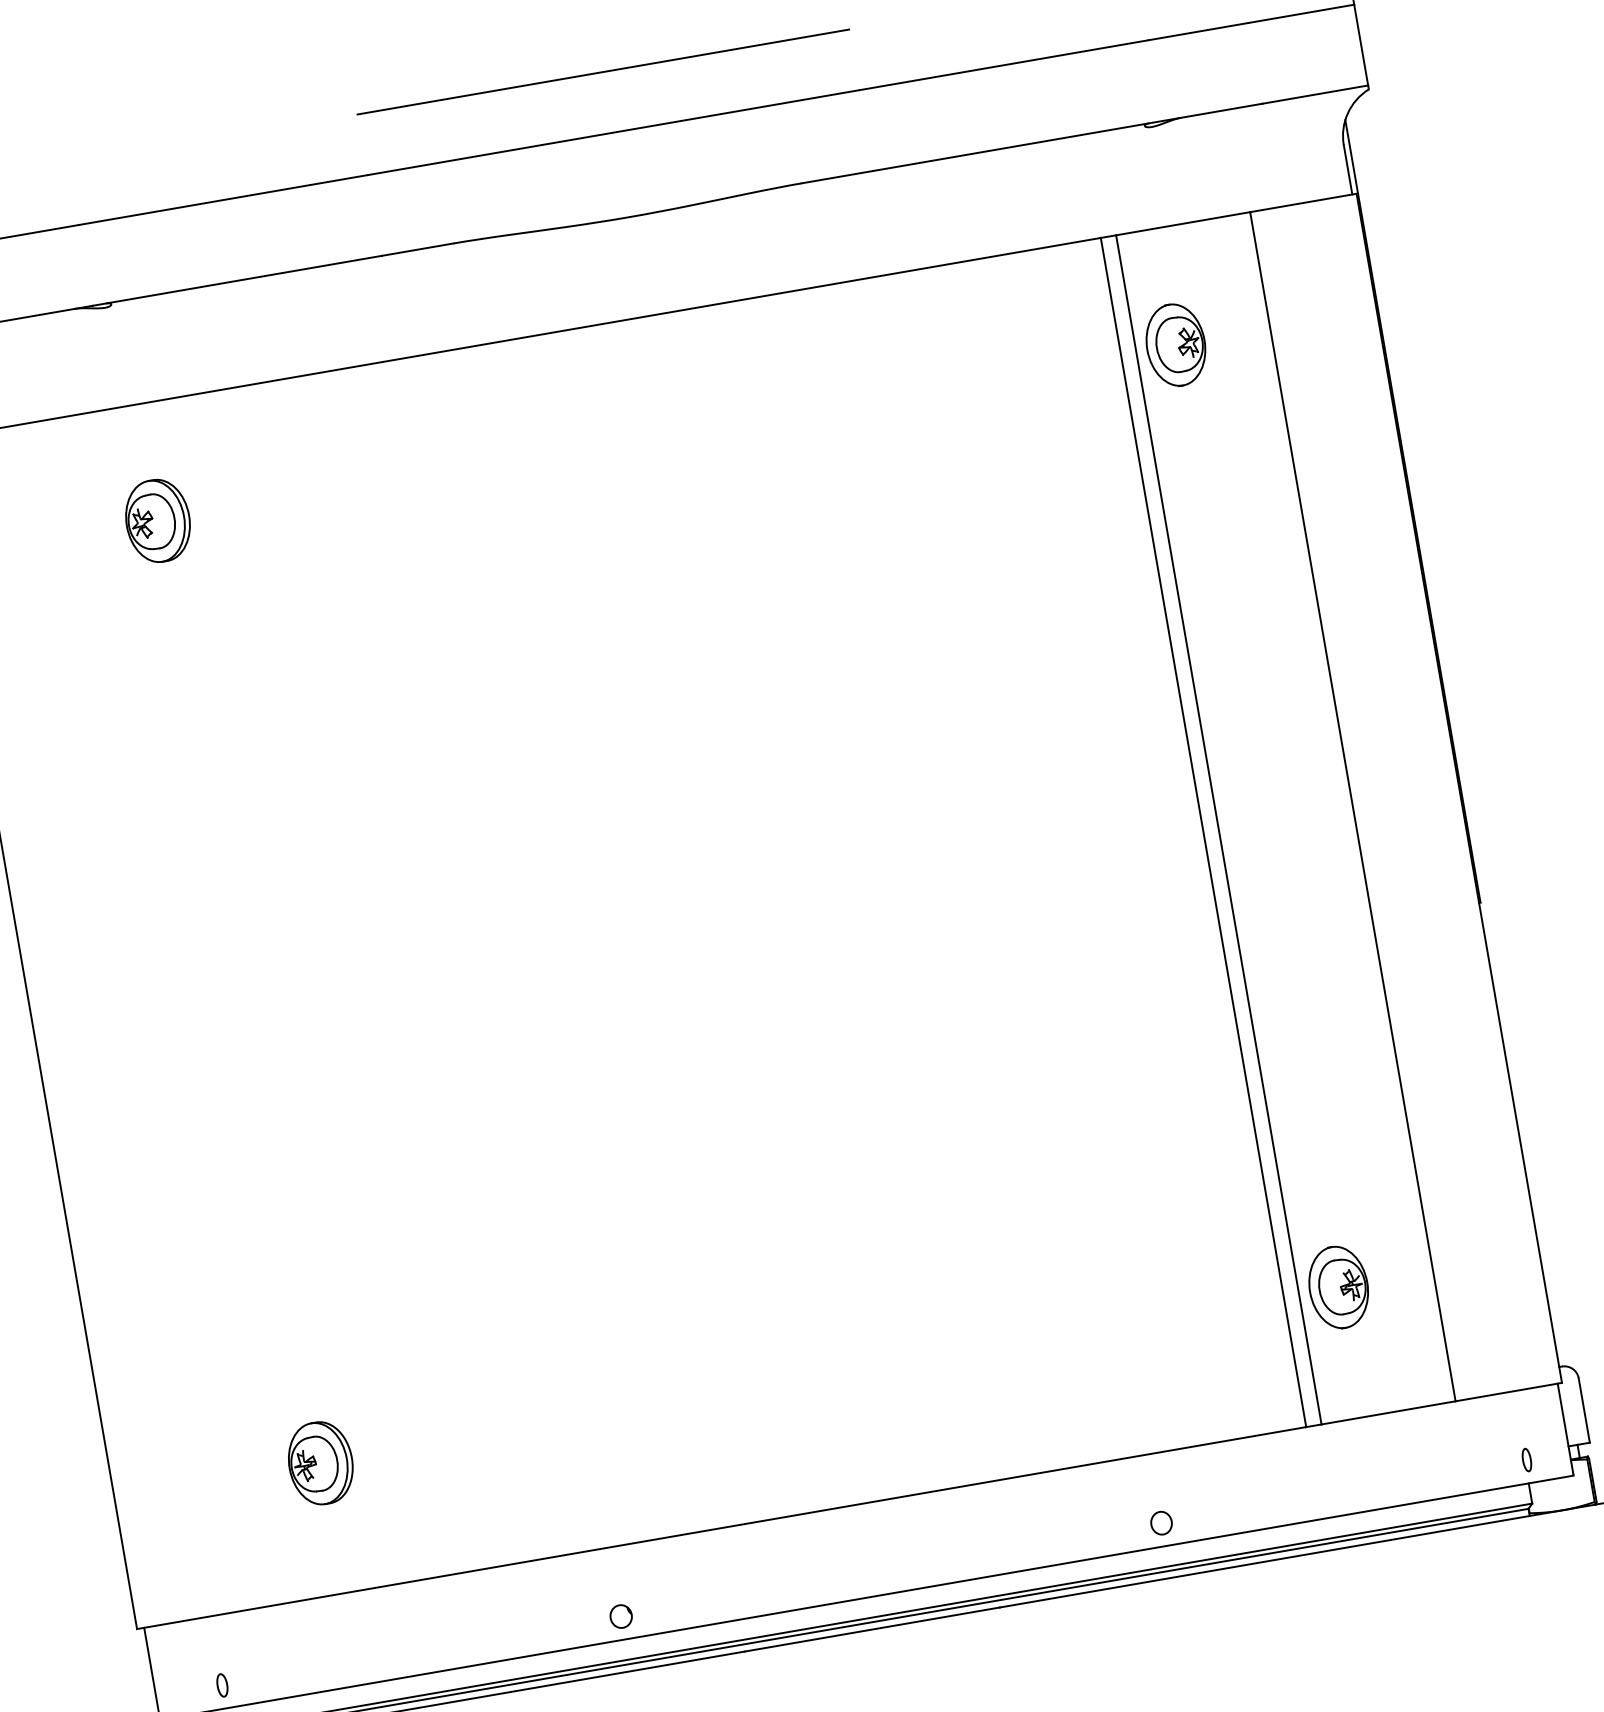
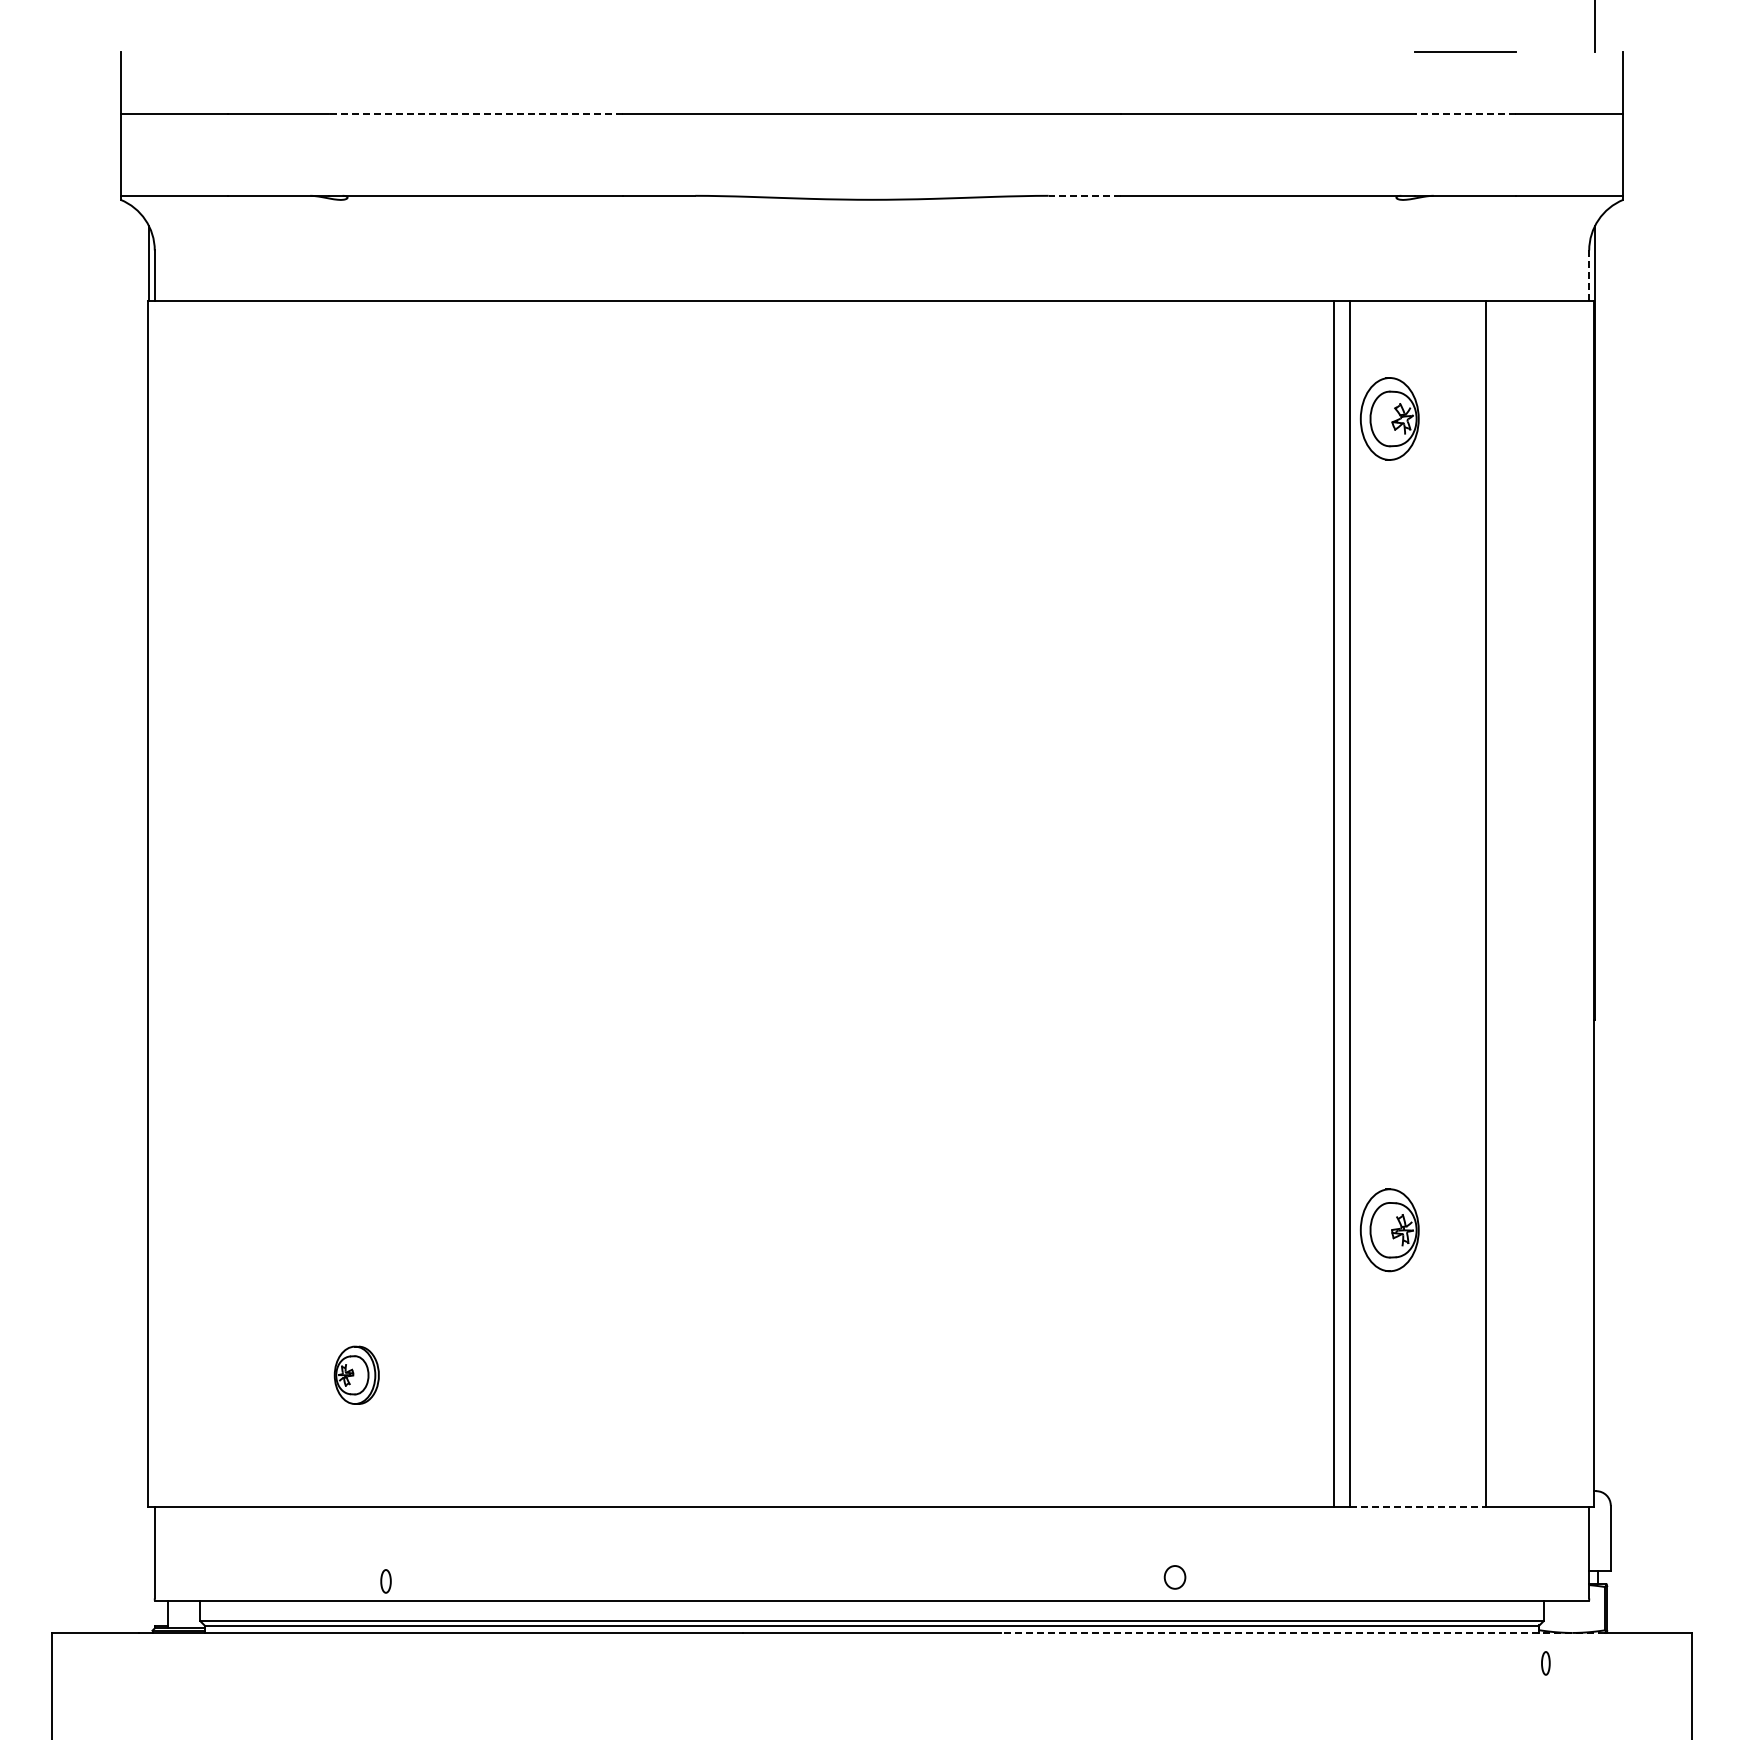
line: (1198, 31) -> (1465, 113), solid -> dashed
line: (602, 72) -> (871, 52), removed
line: (1348, 169) -> (1589, 275), solid -> dashed
line: (837, 176) -> (1084, 195), solid -> dashed
line: (223, 199) -> (475, 113), solid -> dashed
part: (157, 520) -> (356, 418), removed
part: (1338, 1287) -> (1389, 1230), moved
line: (1389, 1412) -> (1418, 1507), solid -> dashed
part: (1526, 1460) -> (1545, 1663), moved
part: (320, 1463) -> (356, 1375), size x0.7
line: (1297, 1555) -> (1303, 1632), solid -> dashed
part: (621, 1616) -> (626, 1577), removed
part: (221, 1685) -> (385, 1581), moved

